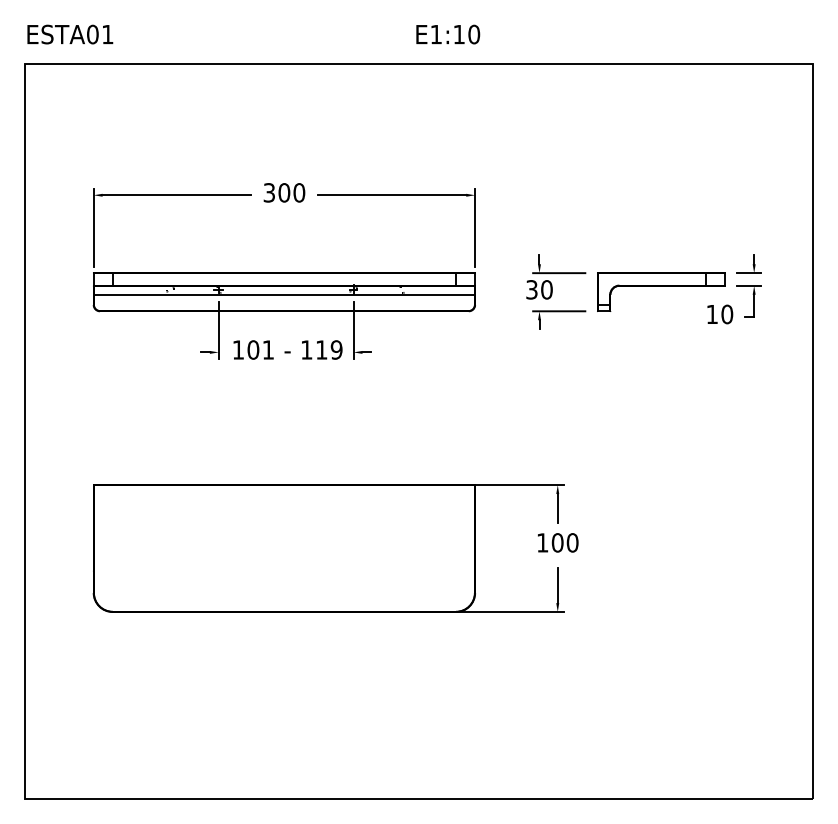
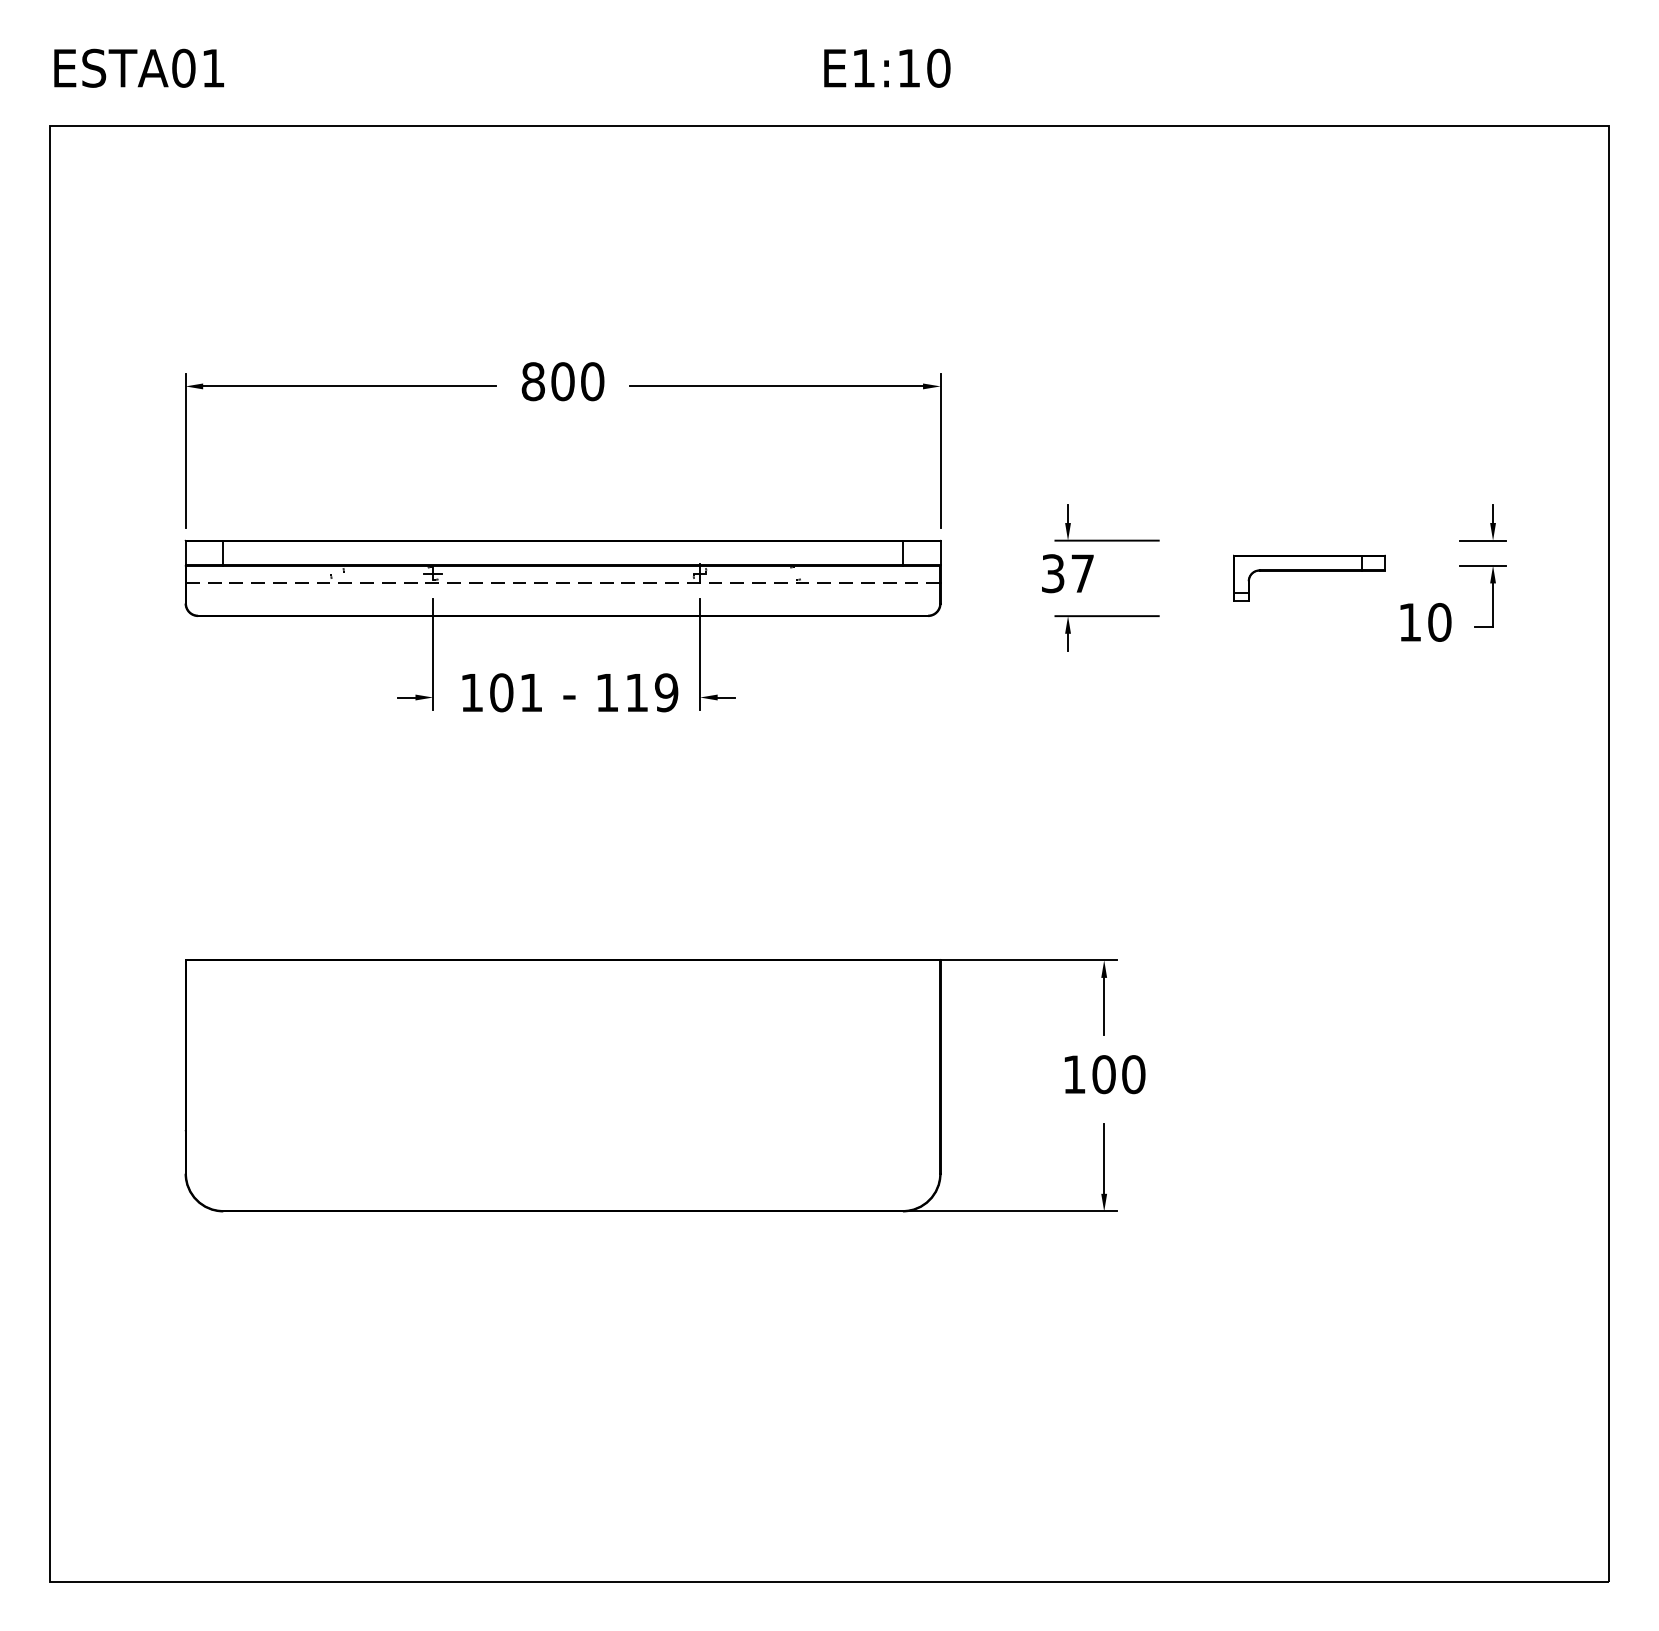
text: (269, 192) -> (533, 380), 300 -> 800
text: (546, 289) -> (1081, 572), 30 -> 37
part: (661, 291) -> (1309, 576), size x0.6
line: (283, 294) -> (561, 582), solid -> dashed

